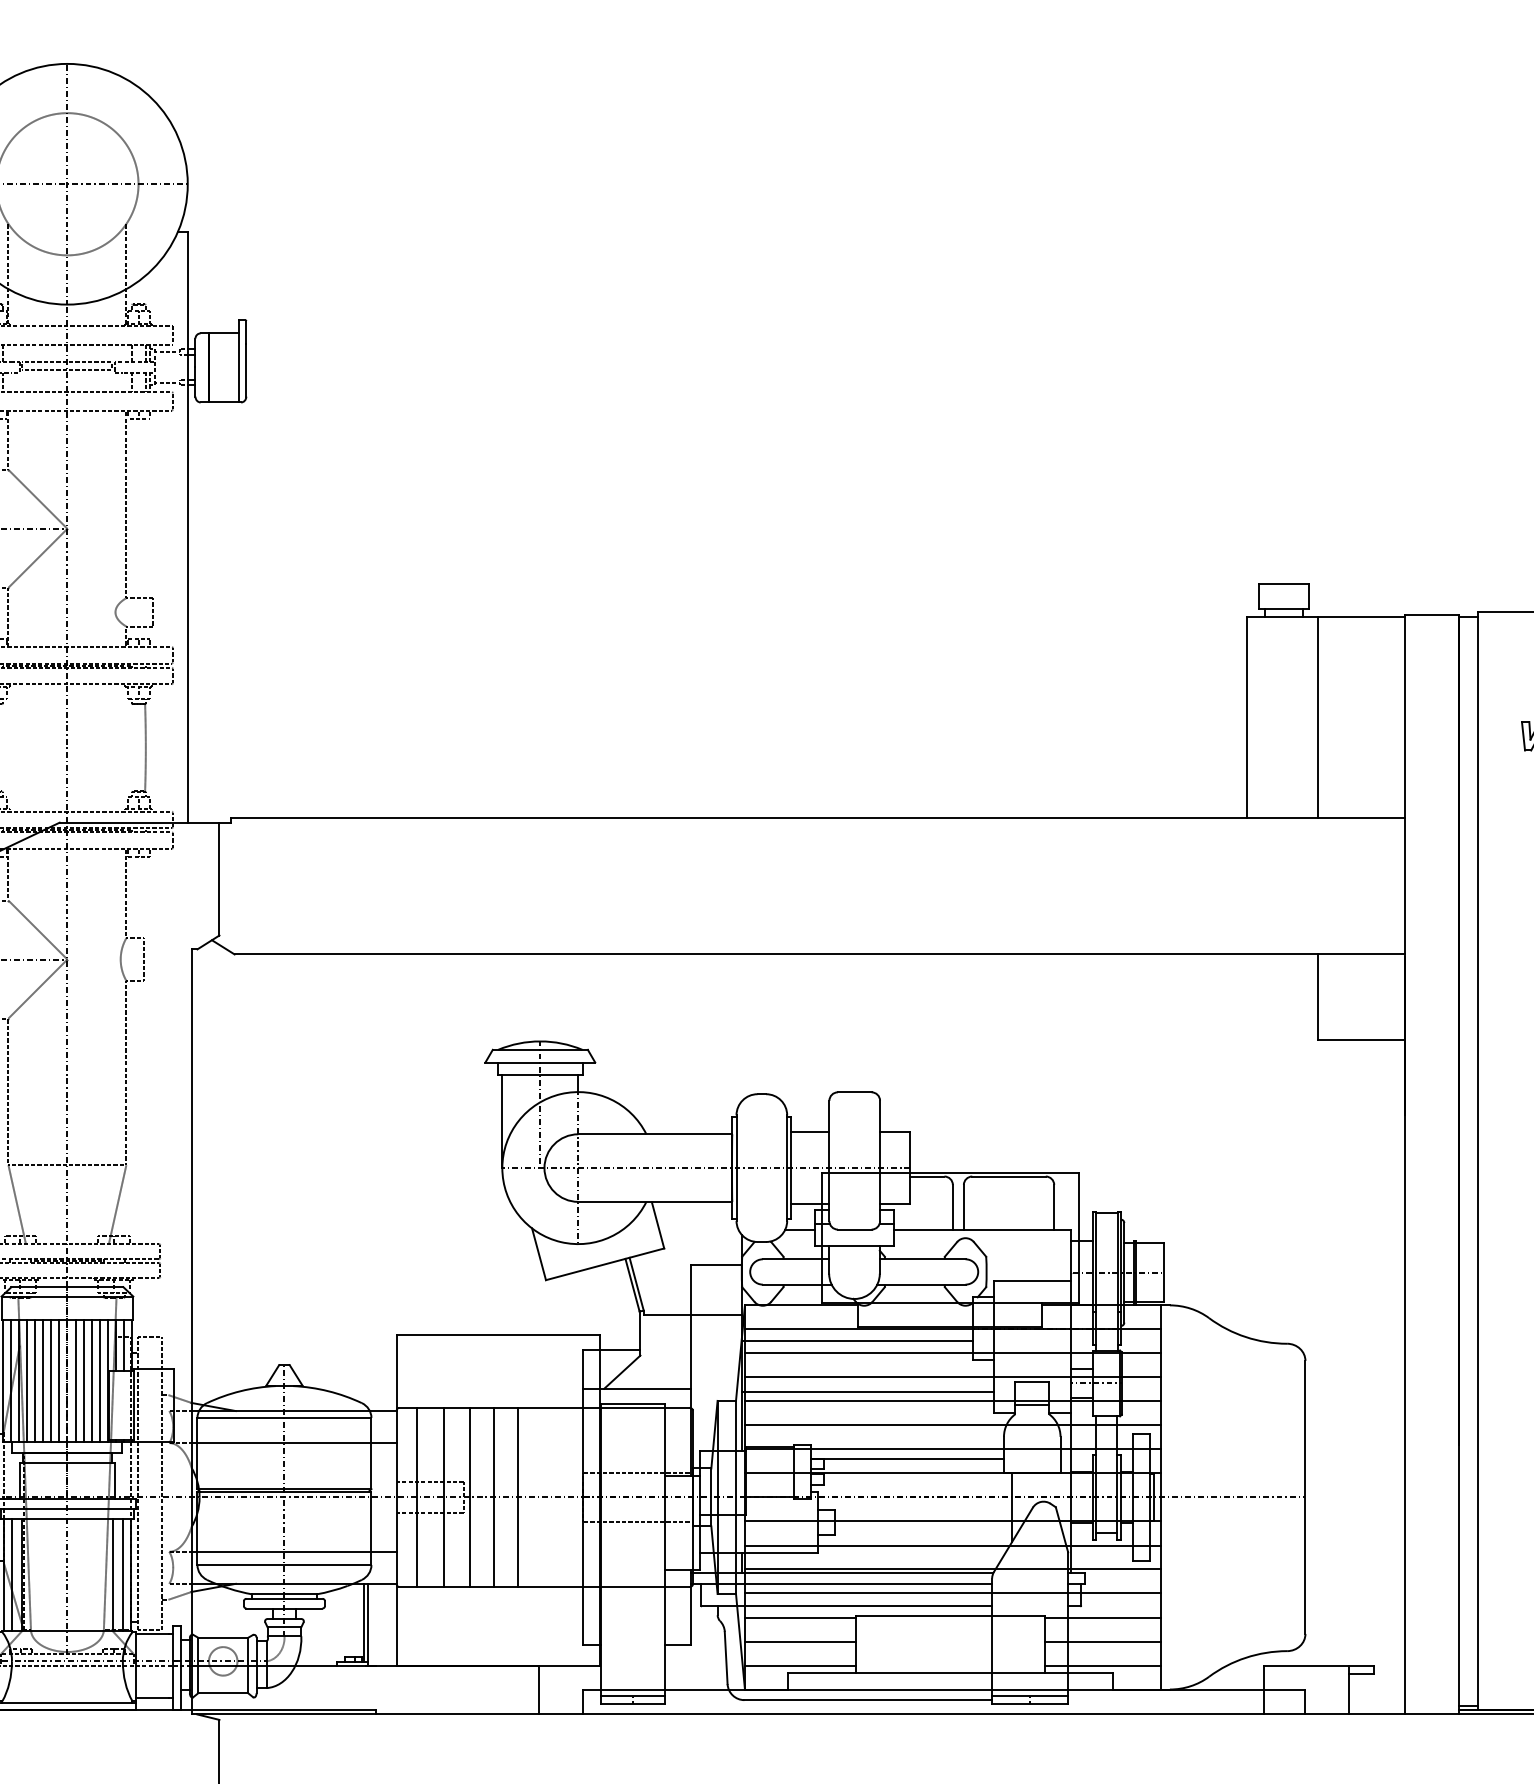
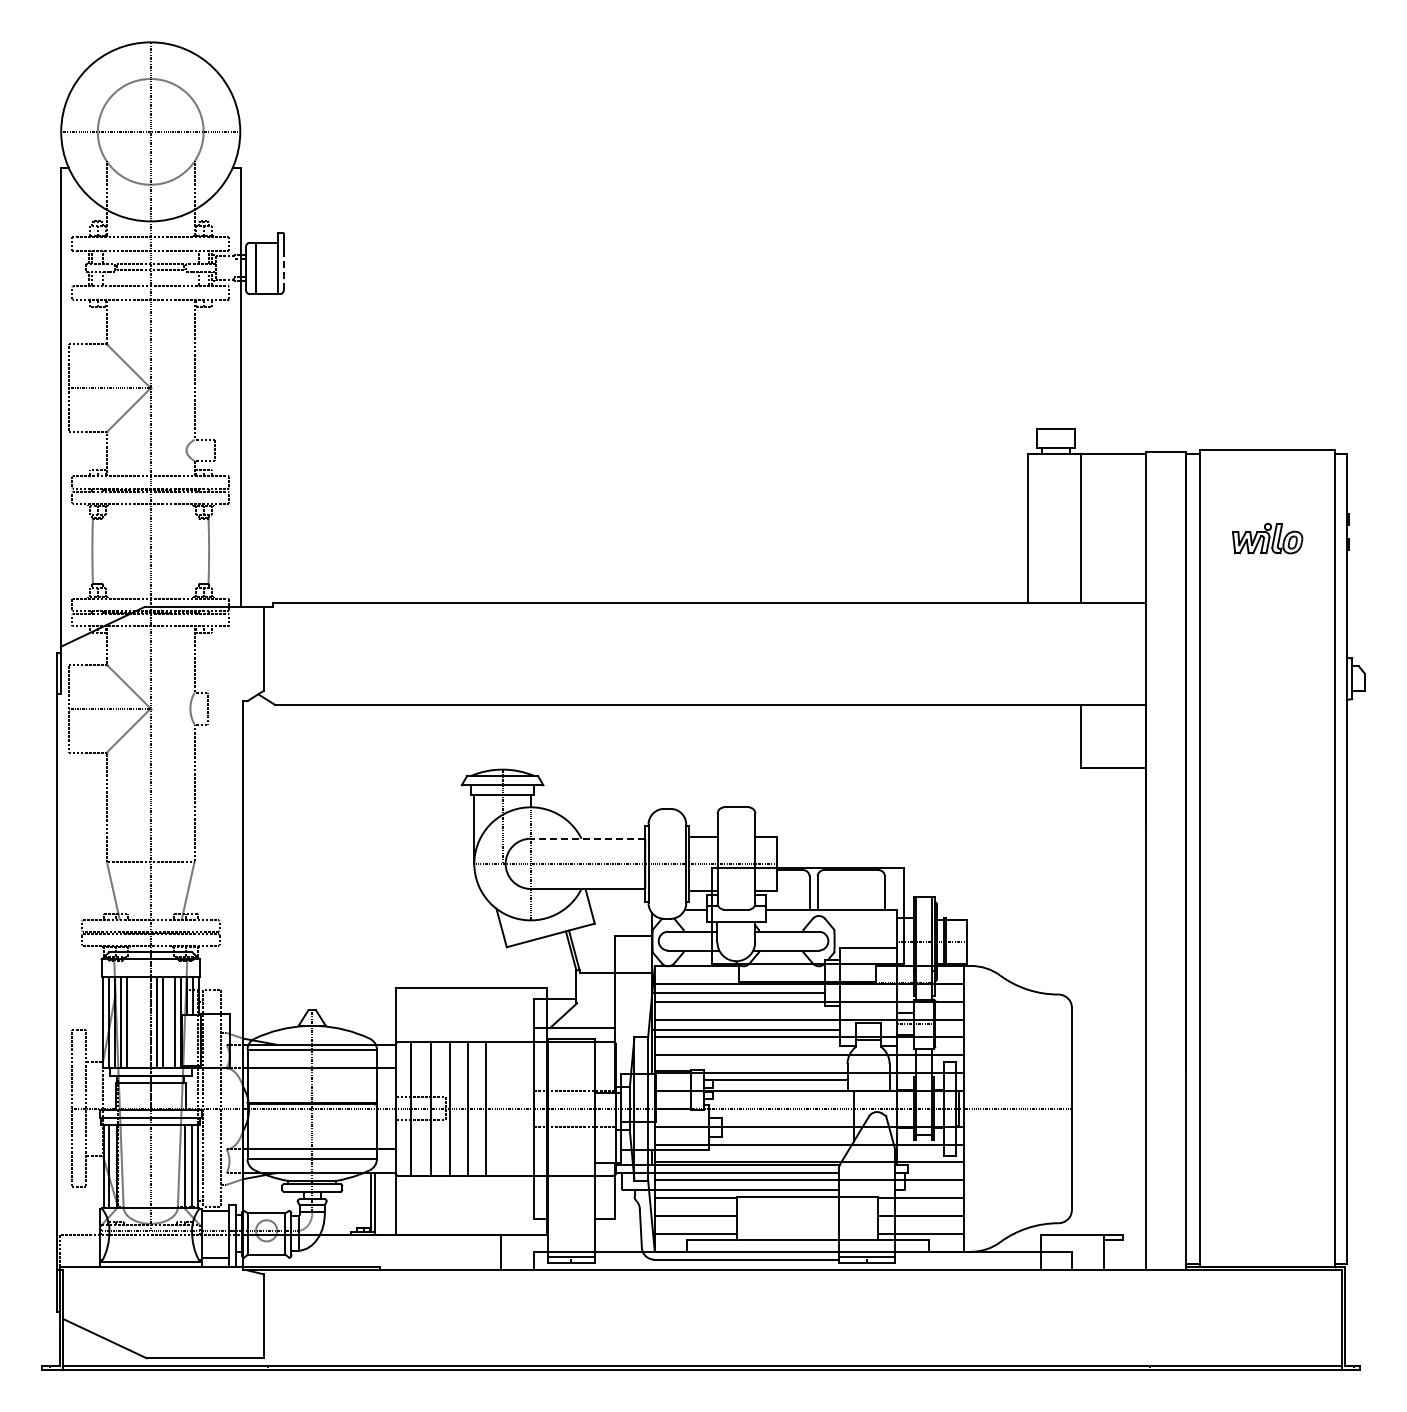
line: (245, 370) -> (283, 270), solid -> dashed
line: (654, 1134) -> (587, 838), solid -> dashed
line: (42, 1381) -> (132, 1022), removed
line: (50, 1381) -> (138, 1022), removed
line: (59, 1381) -> (144, 1022), removed
line: (91, 1381) -> (168, 1022), removed

